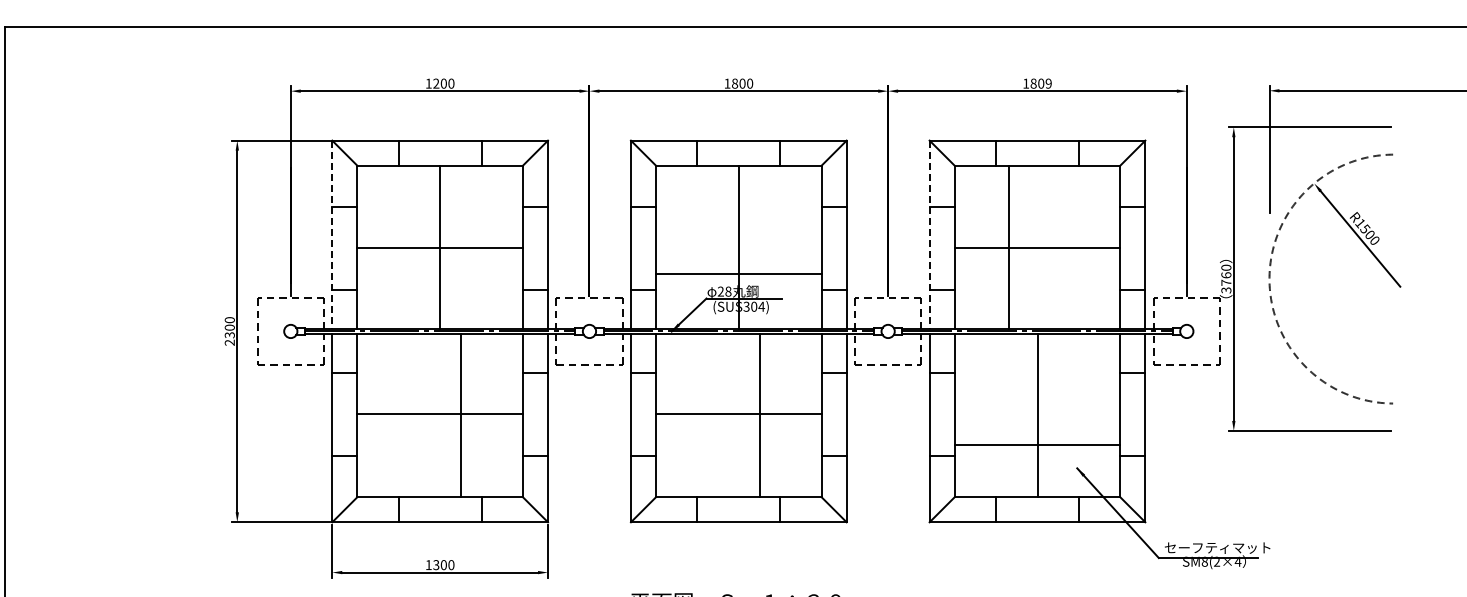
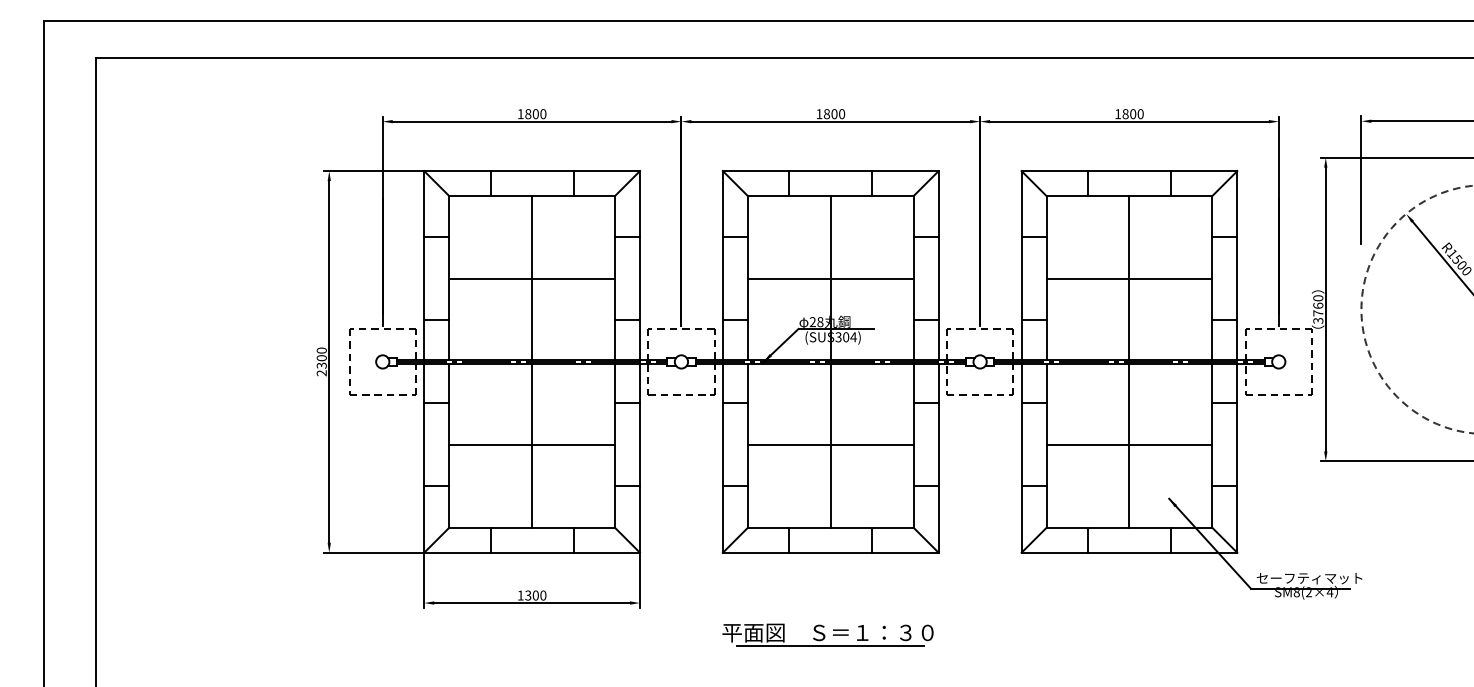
text: (436, 84) -> (528, 114), 1200 -> 1800
text: (1048, 84) -> (1140, 114), 1809 -> 1800
line: (332, 235) -> (424, 265), dashed -> solid
line: (929, 235) -> (1021, 265), dashed -> solid
line: (1008, 247) -> (1129, 277), moved
line: (738, 274) -> (830, 278), moved
line: (461, 415) -> (532, 445), moved
line: (759, 415) -> (830, 445), moved
line: (1037, 445) -> (1129, 444), moved

